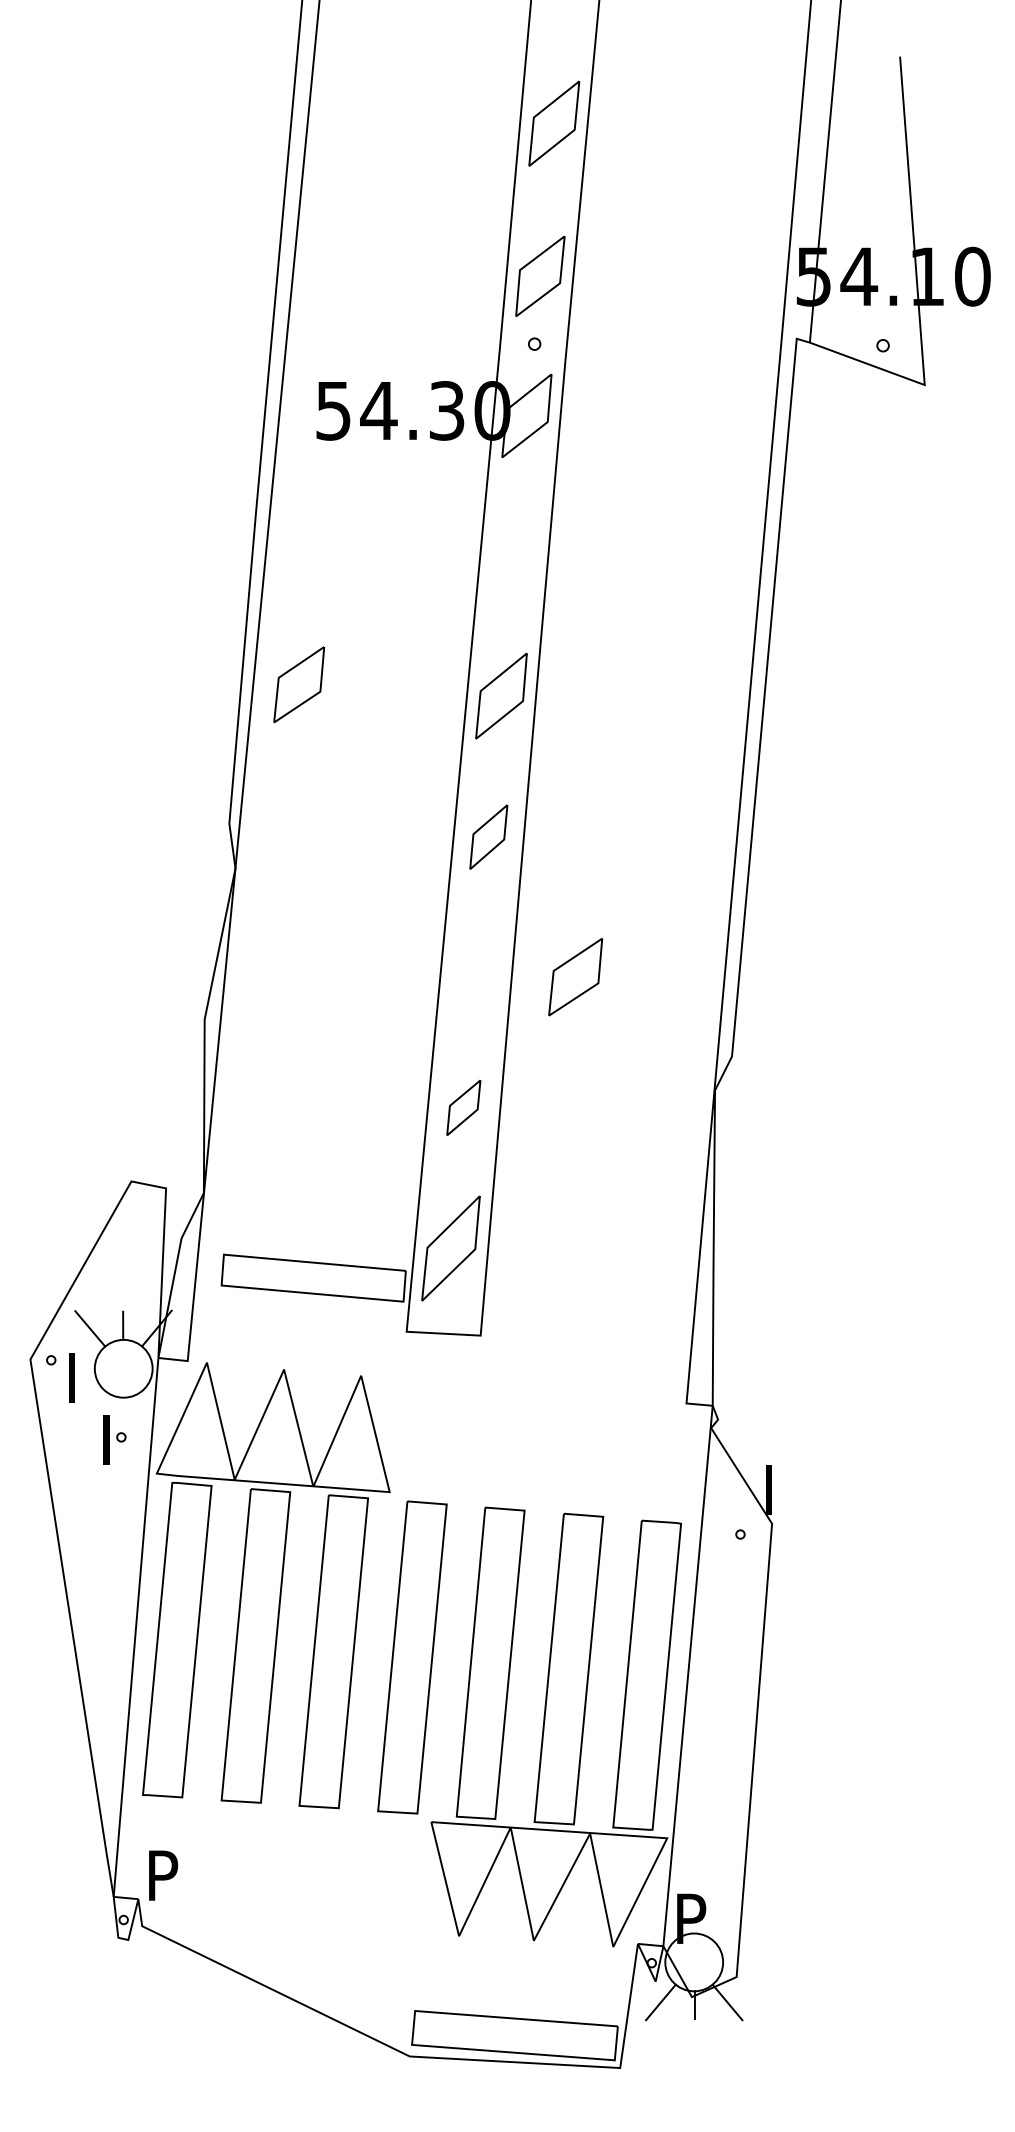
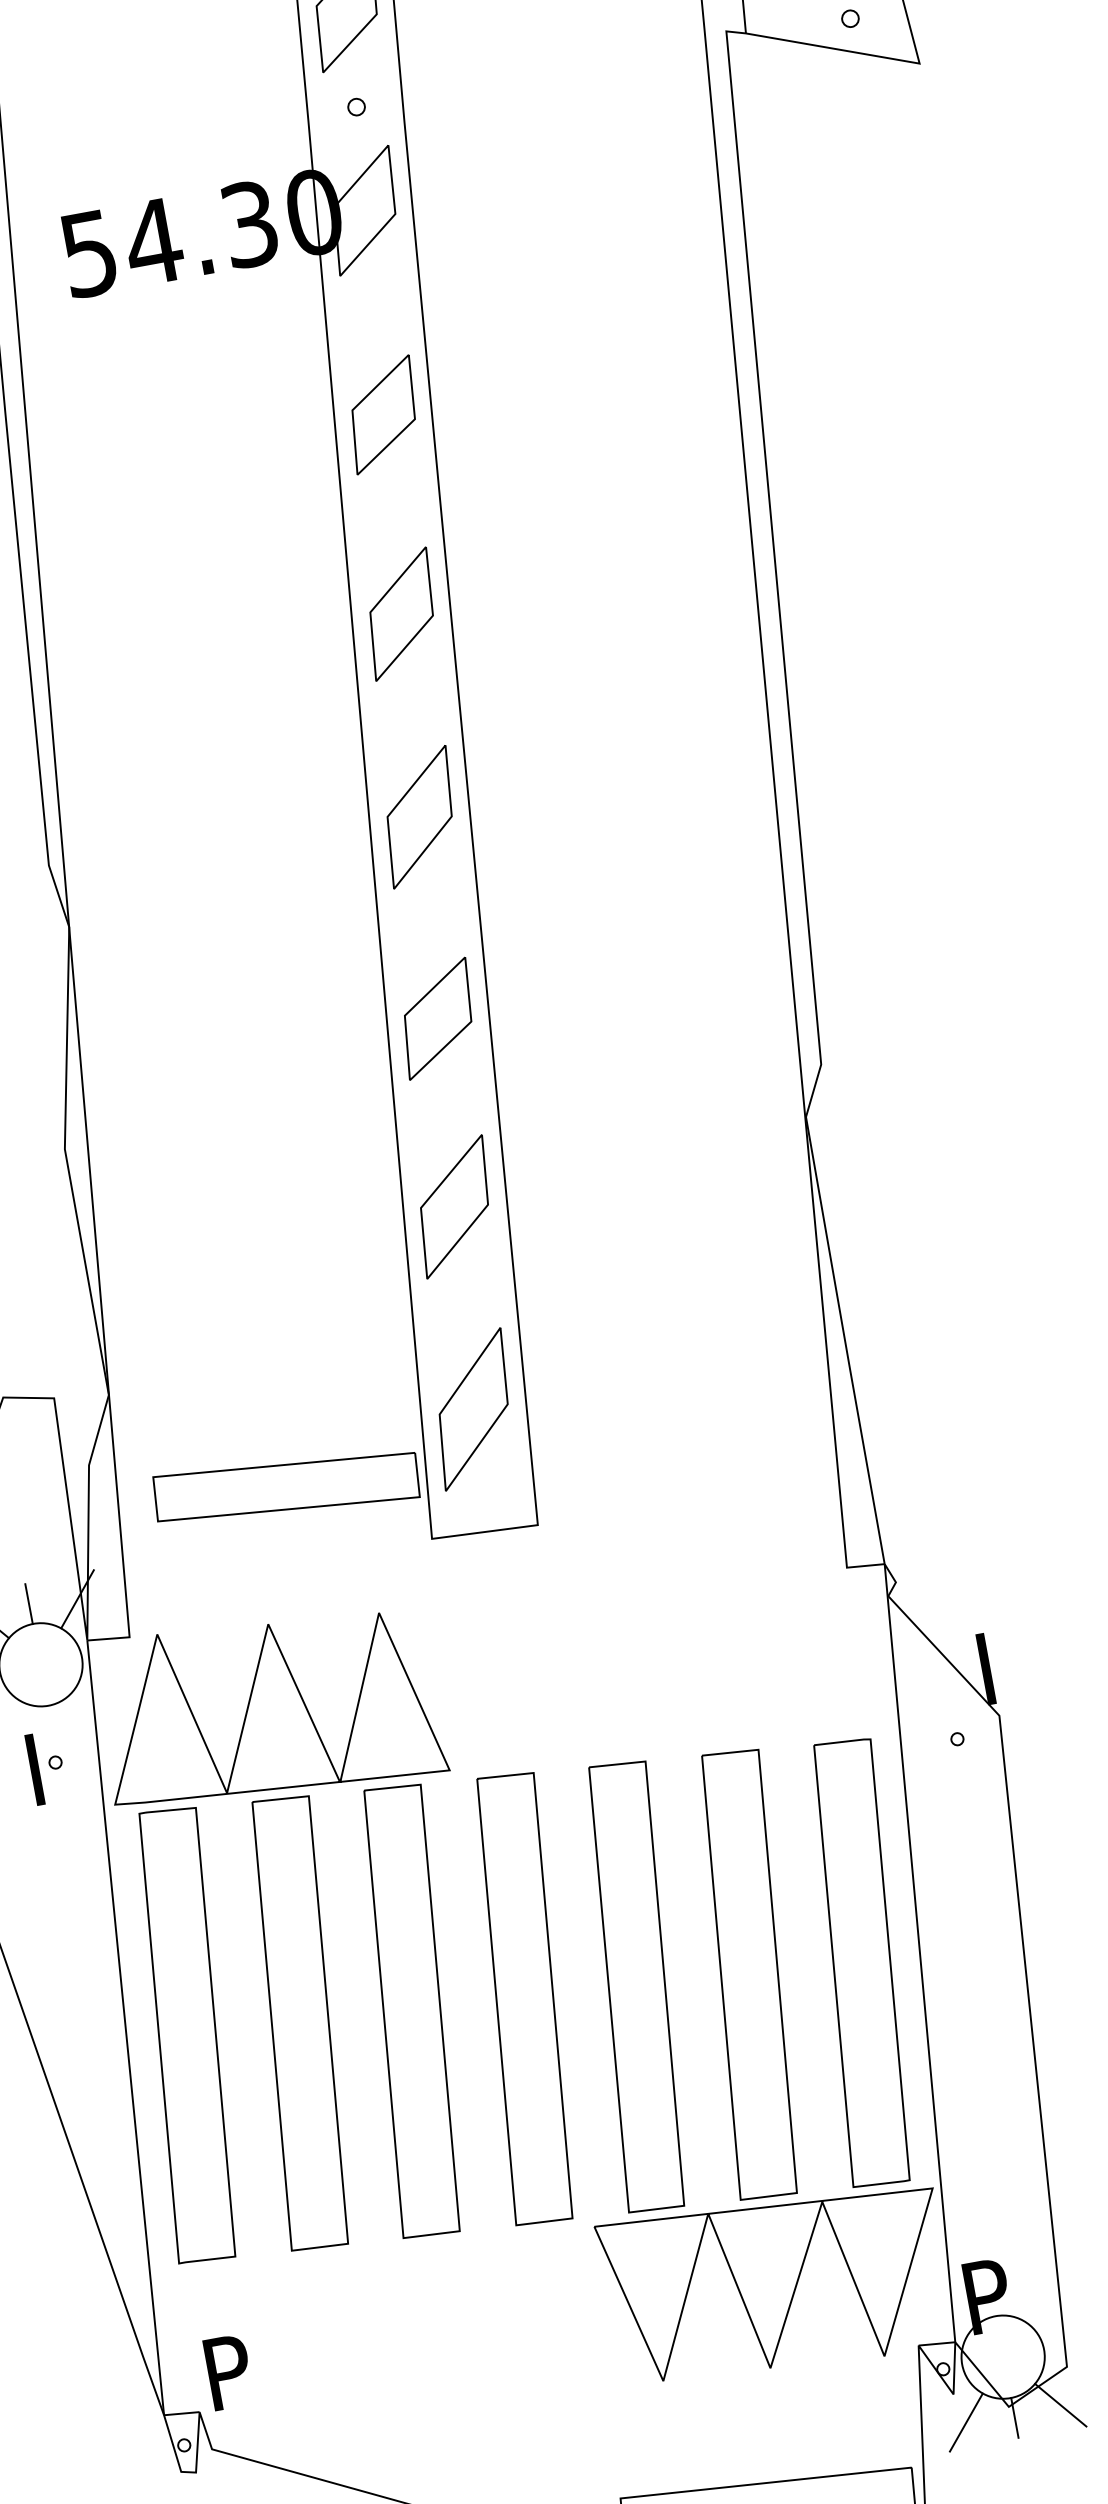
part: (299, 684) -> (383, 414), moved
part: (488, 836) -> (419, 816), size x1.43
part: (575, 977) -> (437, 1019), moved
part: (463, 1107) -> (454, 1206), size x1.67

